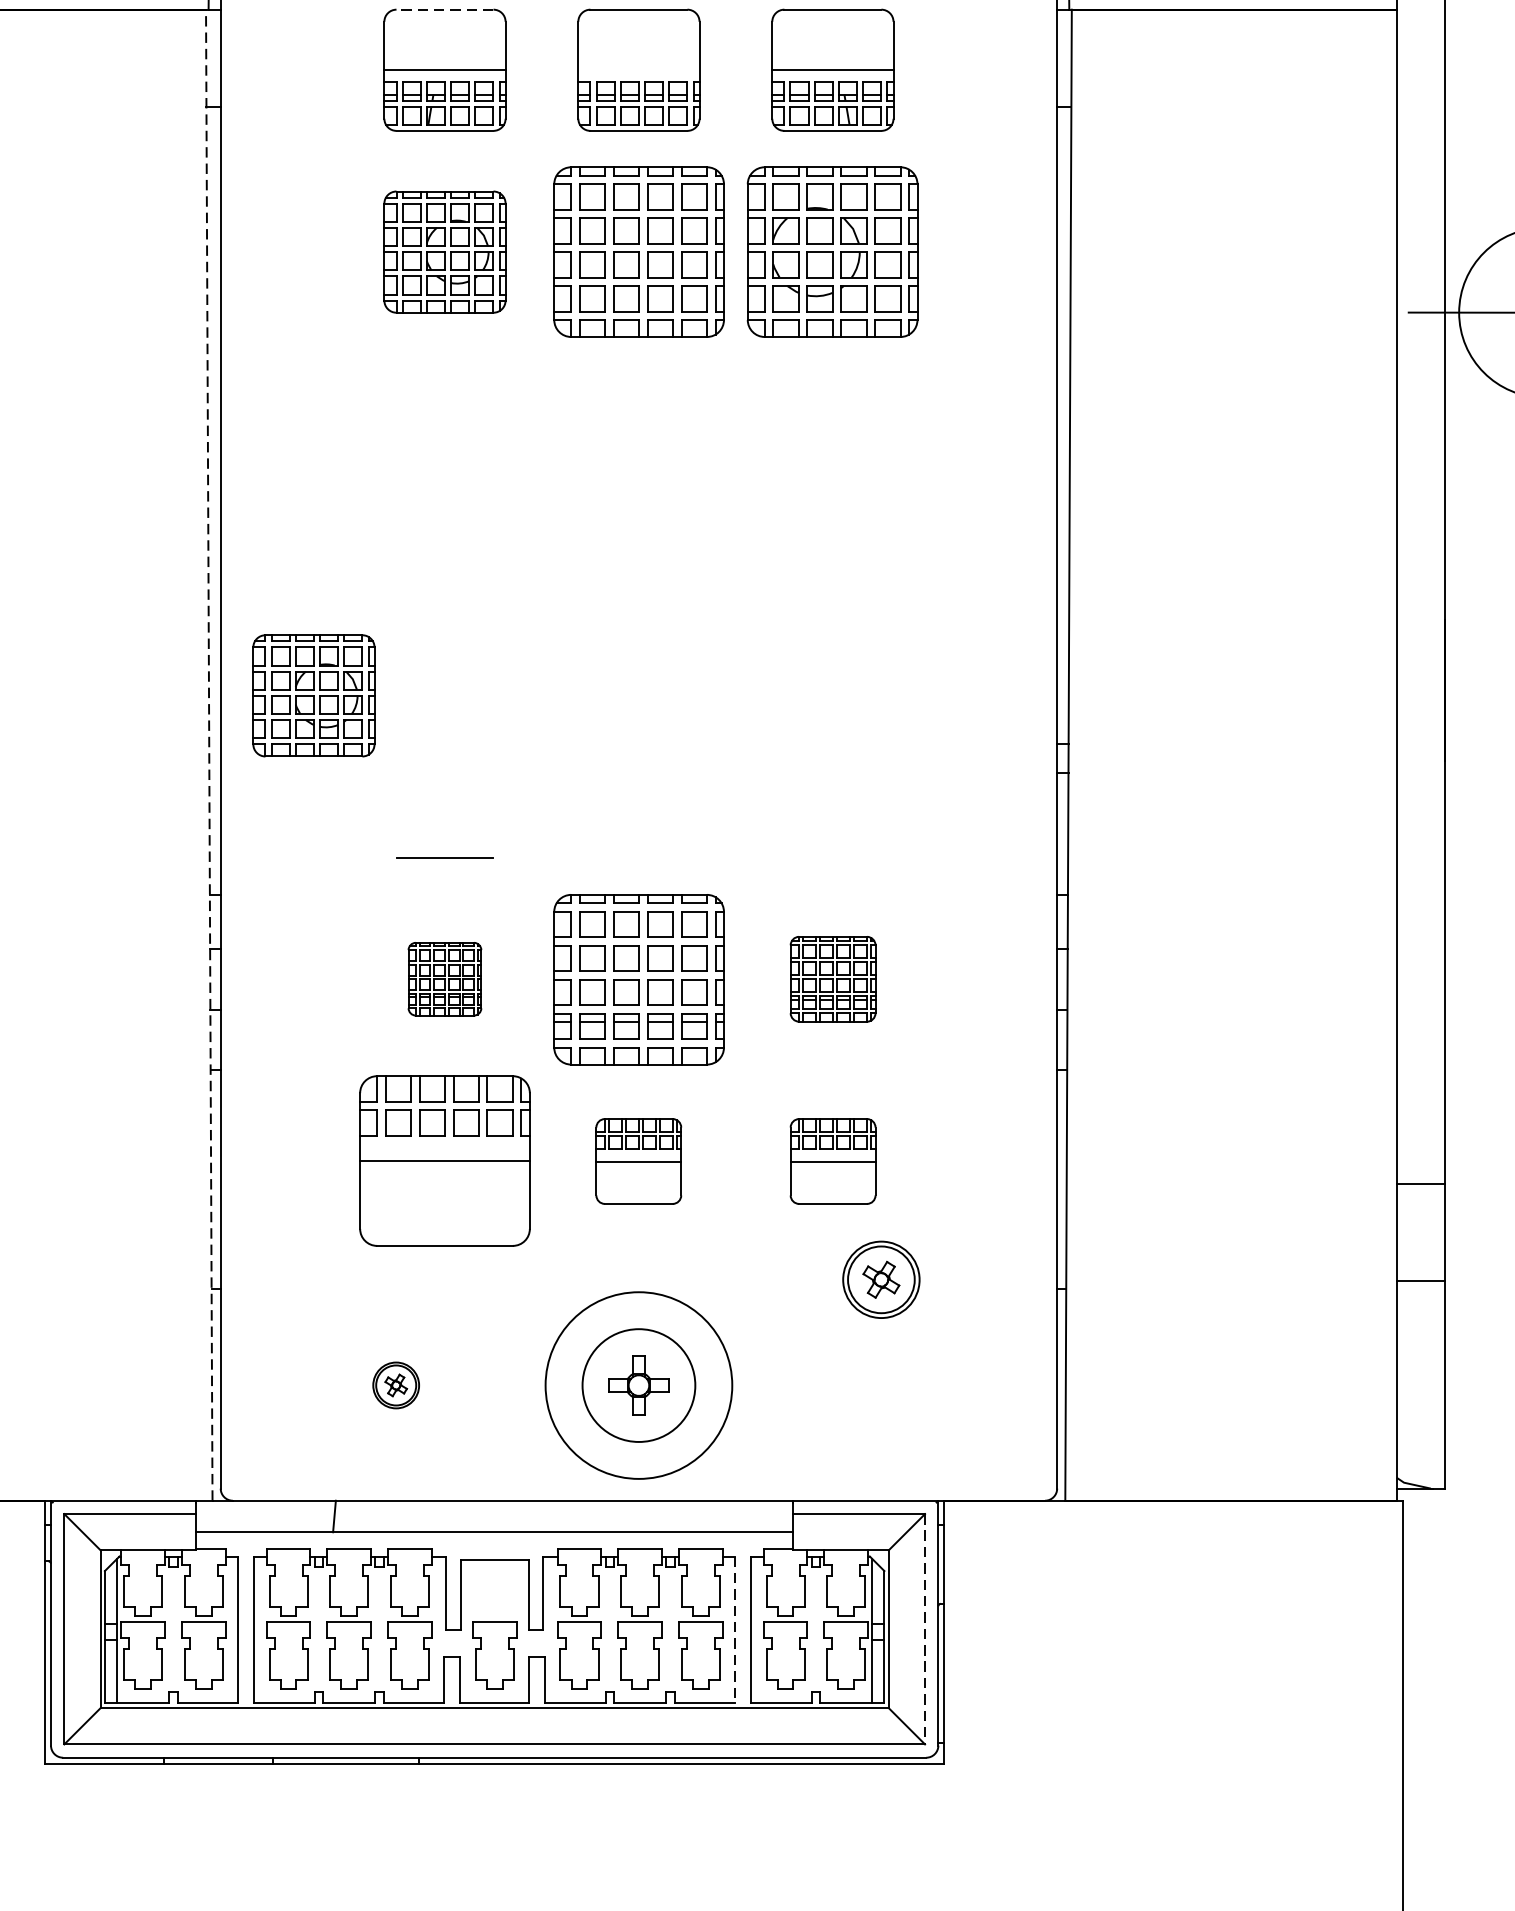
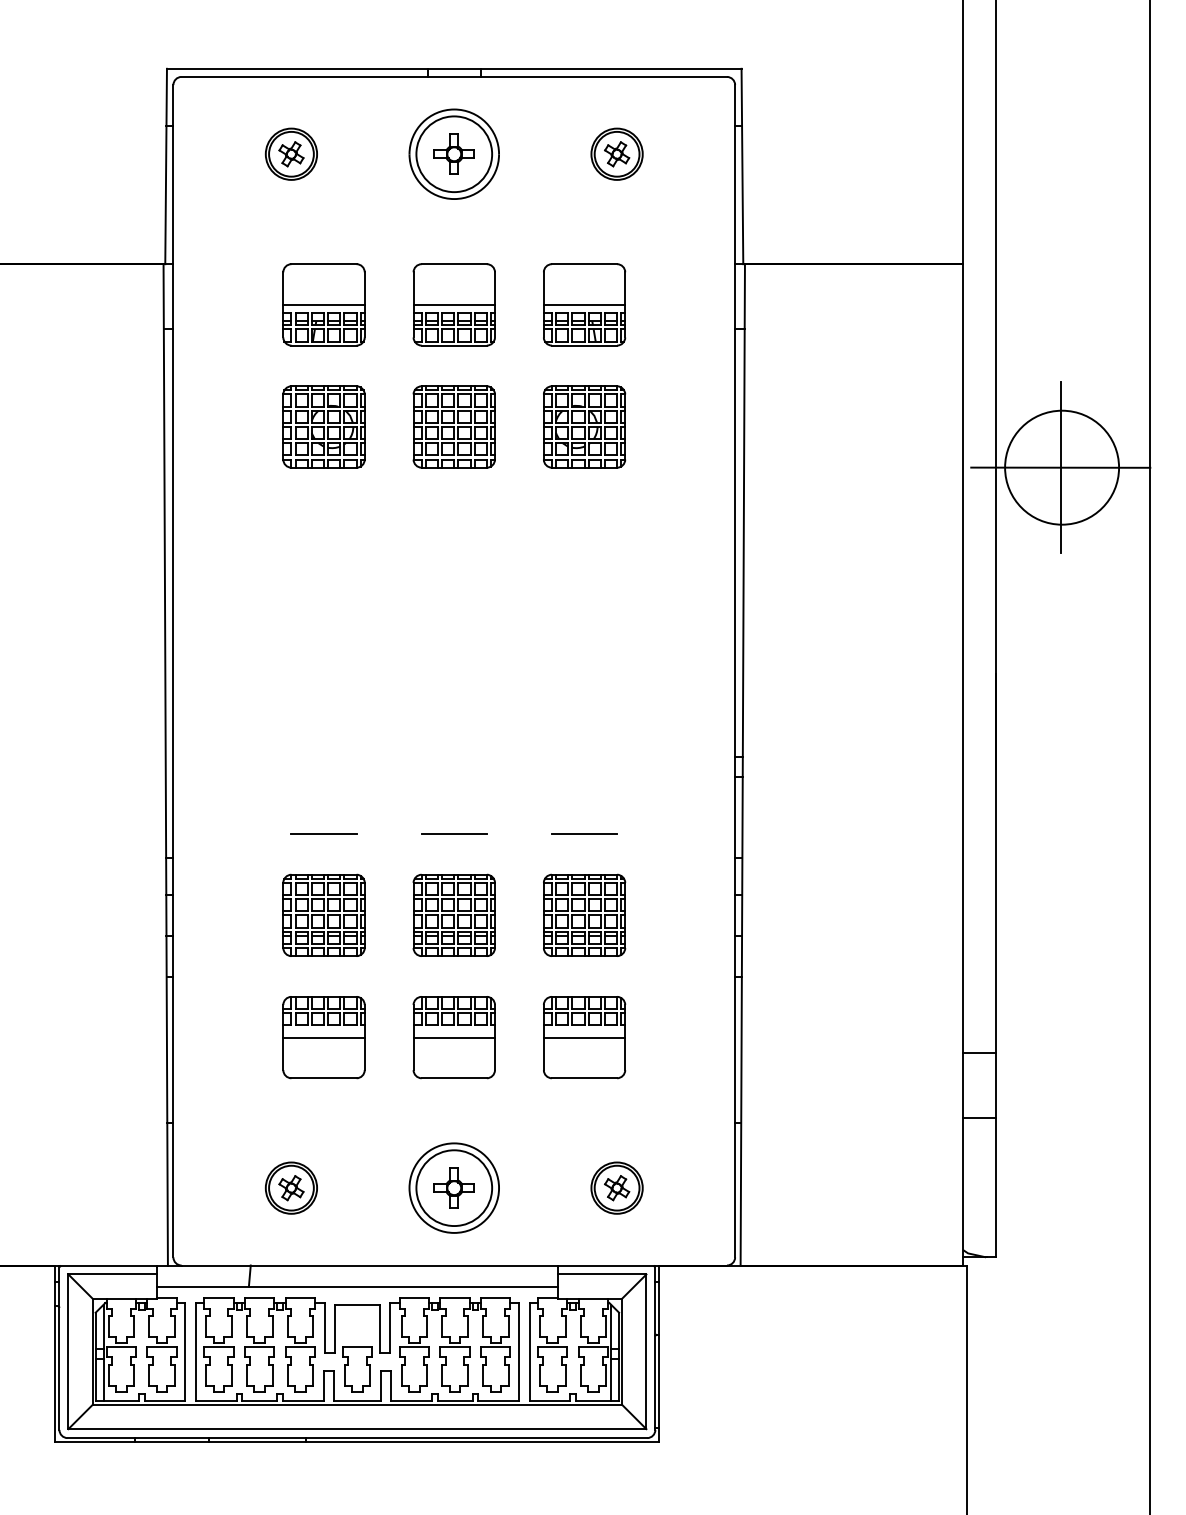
line: (445, 10) -> (324, 264), dashed -> solid
line: (637, 69) -> (453, 304), added
part: (637, 251) -> (453, 426), size x0.71
part: (832, 251) -> (584, 426), size x0.71
part: (313, 695) -> (235, 724), removed
line: (208, 754) -> (165, 764), dashed -> solid
line: (832, 857) -> (584, 833), added
line: (637, 858) -> (453, 834), added
part: (444, 978) -> (323, 914), size x1.67
part: (637, 978) -> (453, 914), size x0.71
part: (832, 978) -> (584, 914), size x1.43
part: (444, 1161) -> (323, 1037), size x0.71
part: (637, 1161) -> (453, 1037), size x1.43
part: (832, 1161) -> (584, 1037), size x1.43
part: (880, 1278) -> (616, 1187), moved
part: (395, 1384) -> (290, 1187), size x1.67
circle: (639, 1384) -> (454, 1187), size x0.71
line: (734, 1630) -> (518, 1352), dashed -> solid
line: (925, 1630) -> (646, 1352), dashed -> solid

